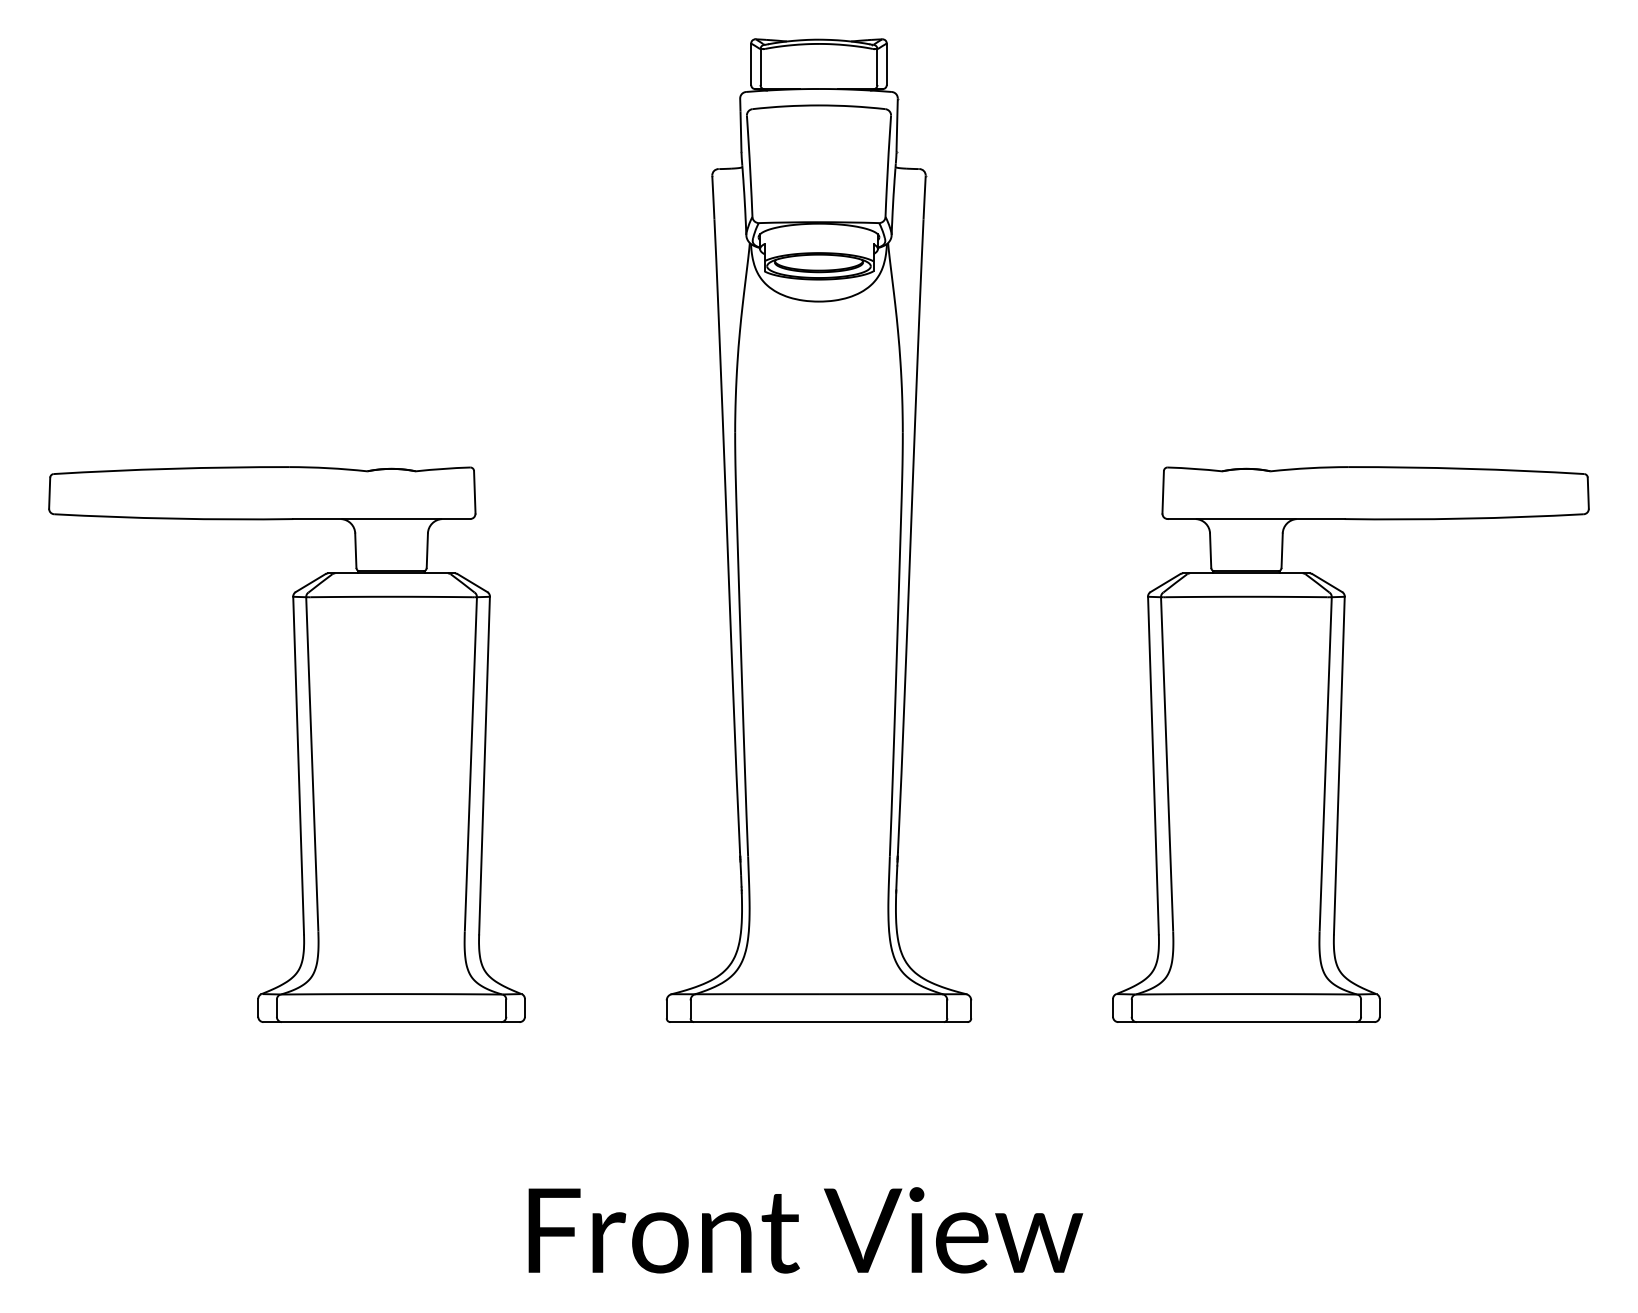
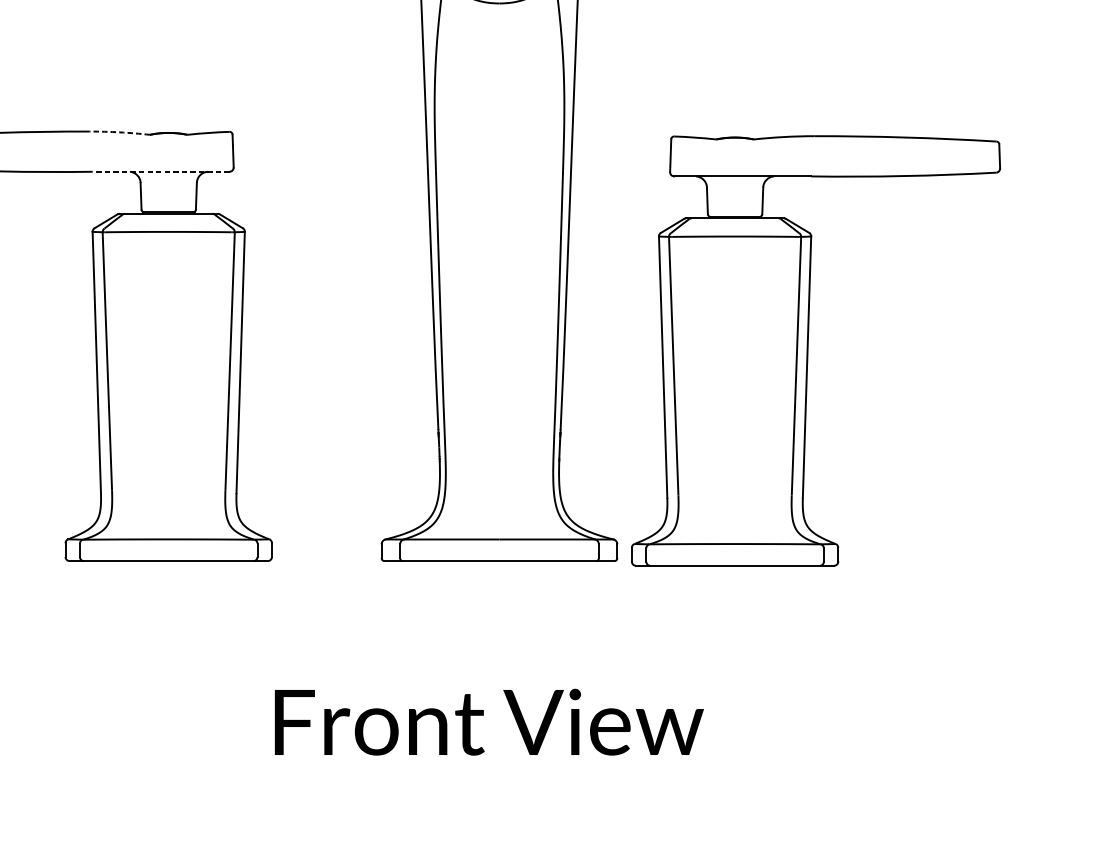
arc: (328, 468) -> (119, 132), solid -> dashed
line: (381, 519) -> (160, 172), solid -> dashed
part: (1341, 740) -> (808, 347), moved

